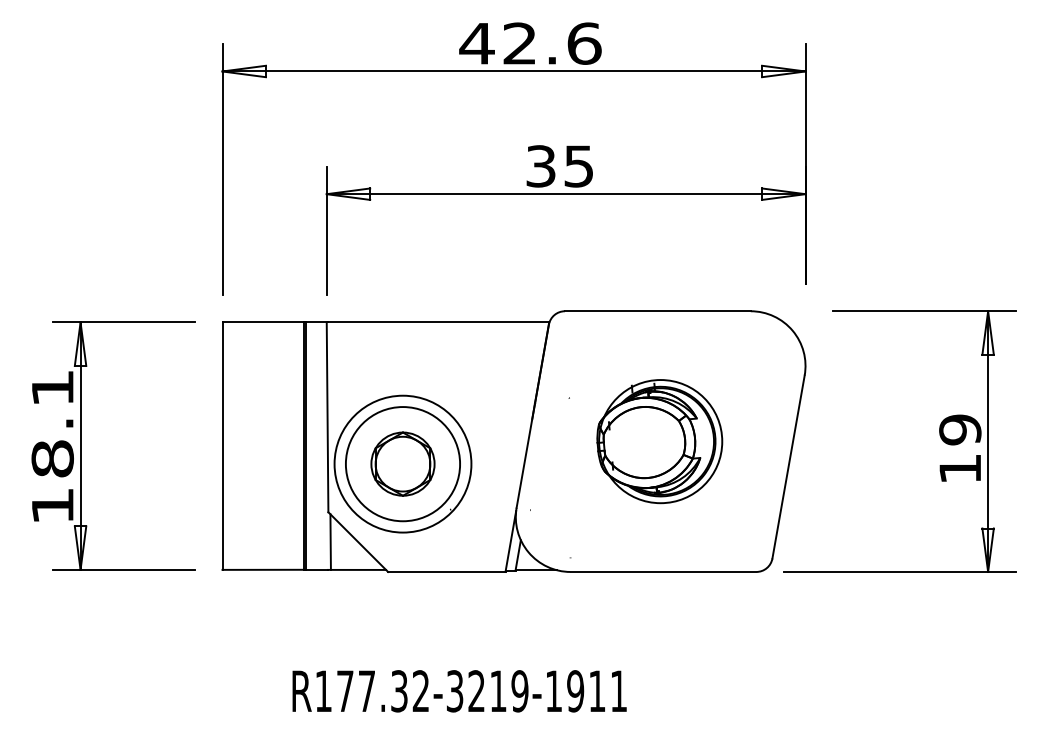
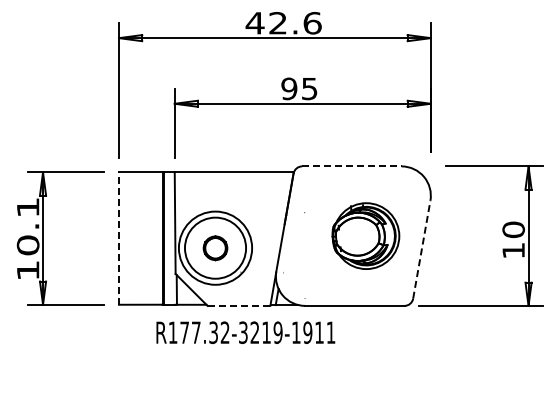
text: (541, 165) -> (289, 88), 35 -> 95
line: (657, 311) -> (351, 166), solid -> dashed
text: (959, 429) -> (513, 229), 19 -> 10
part: (659, 440) -> (365, 235), moved
line: (221, 446) -> (118, 238), solid -> dashed
text: (53, 459) -> (28, 245), 18.1 -> 10.1
part: (402, 464) -> (215, 248), size x0.7
line: (788, 466) -> (421, 249), solid -> dashed
line: (447, 571) -> (239, 305), solid -> dashed
text: (459, 690) -> (245, 332), moved

